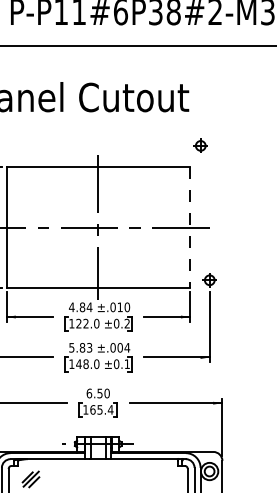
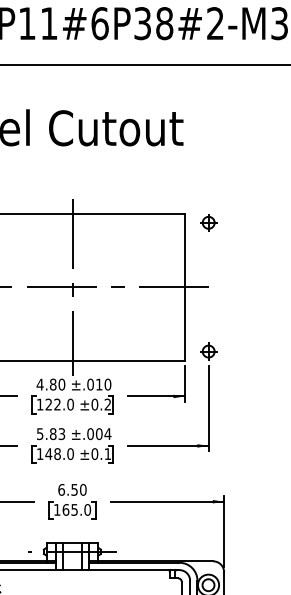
part: (200, 145) -> (208, 222), moved
line: (190, 228) -> (185, 288), dashed -> solid
text: (89, 307) -> (61, 384), 4.84 -> 4.80
text: (110, 409) -> (87, 509), 165.4 -> 165.0

